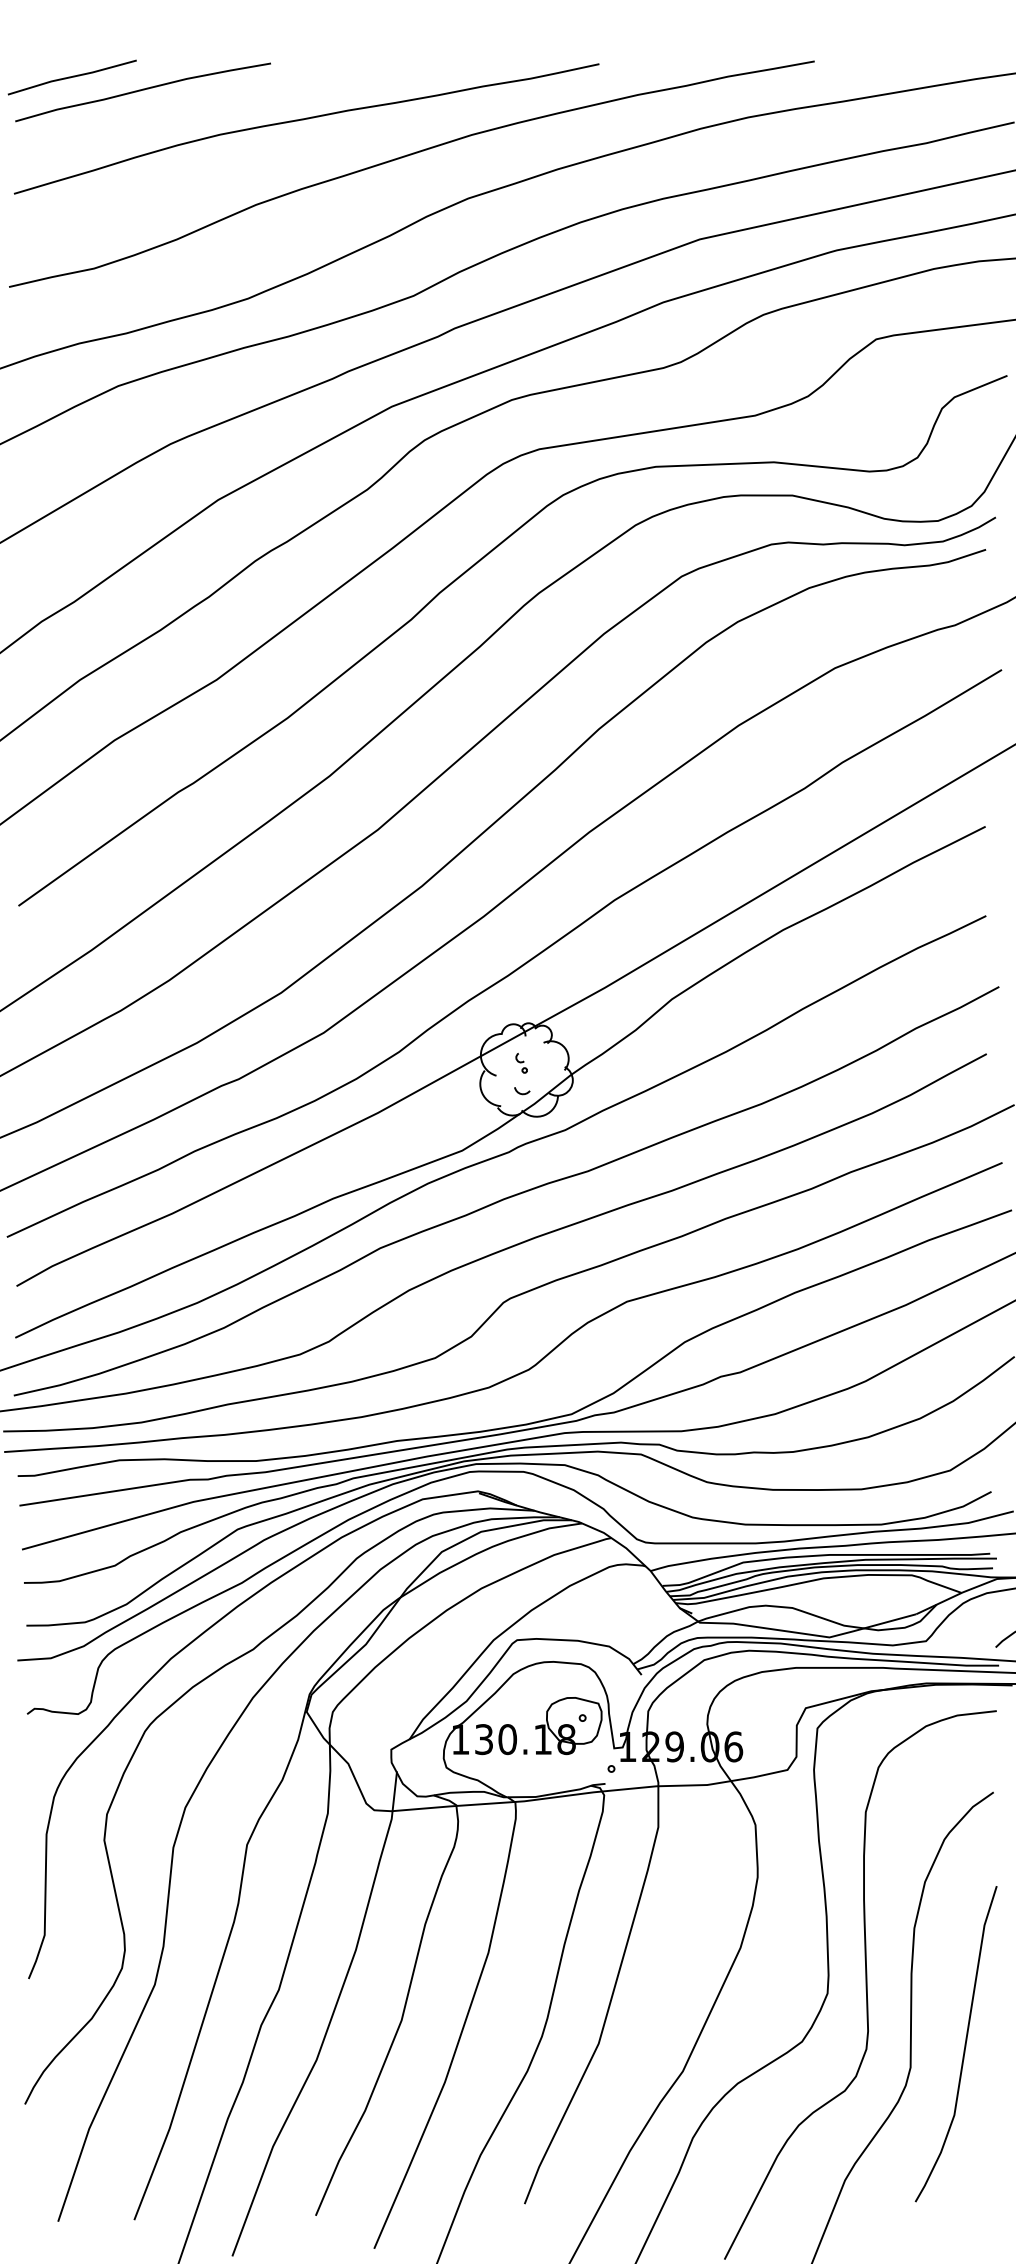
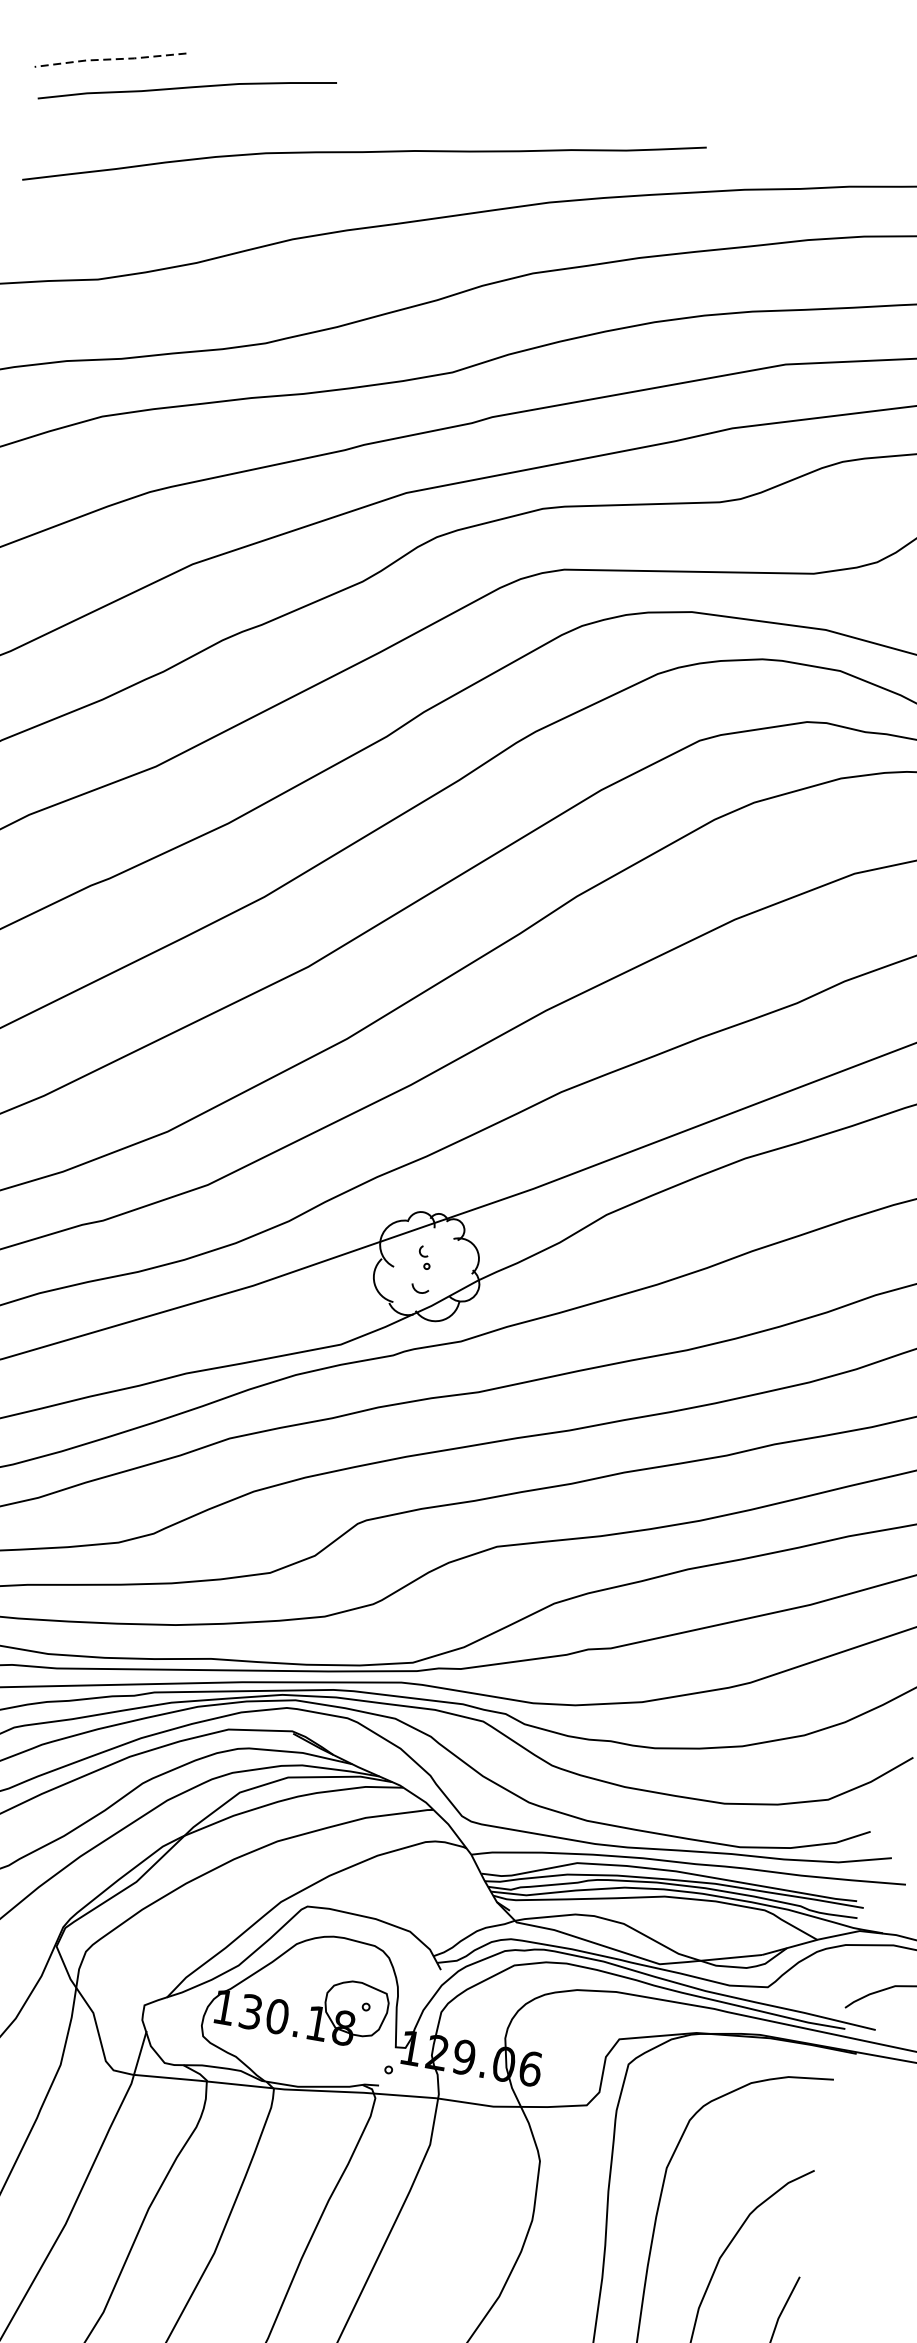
line: (71, 77) -> (109, 59), solid -> dashed

